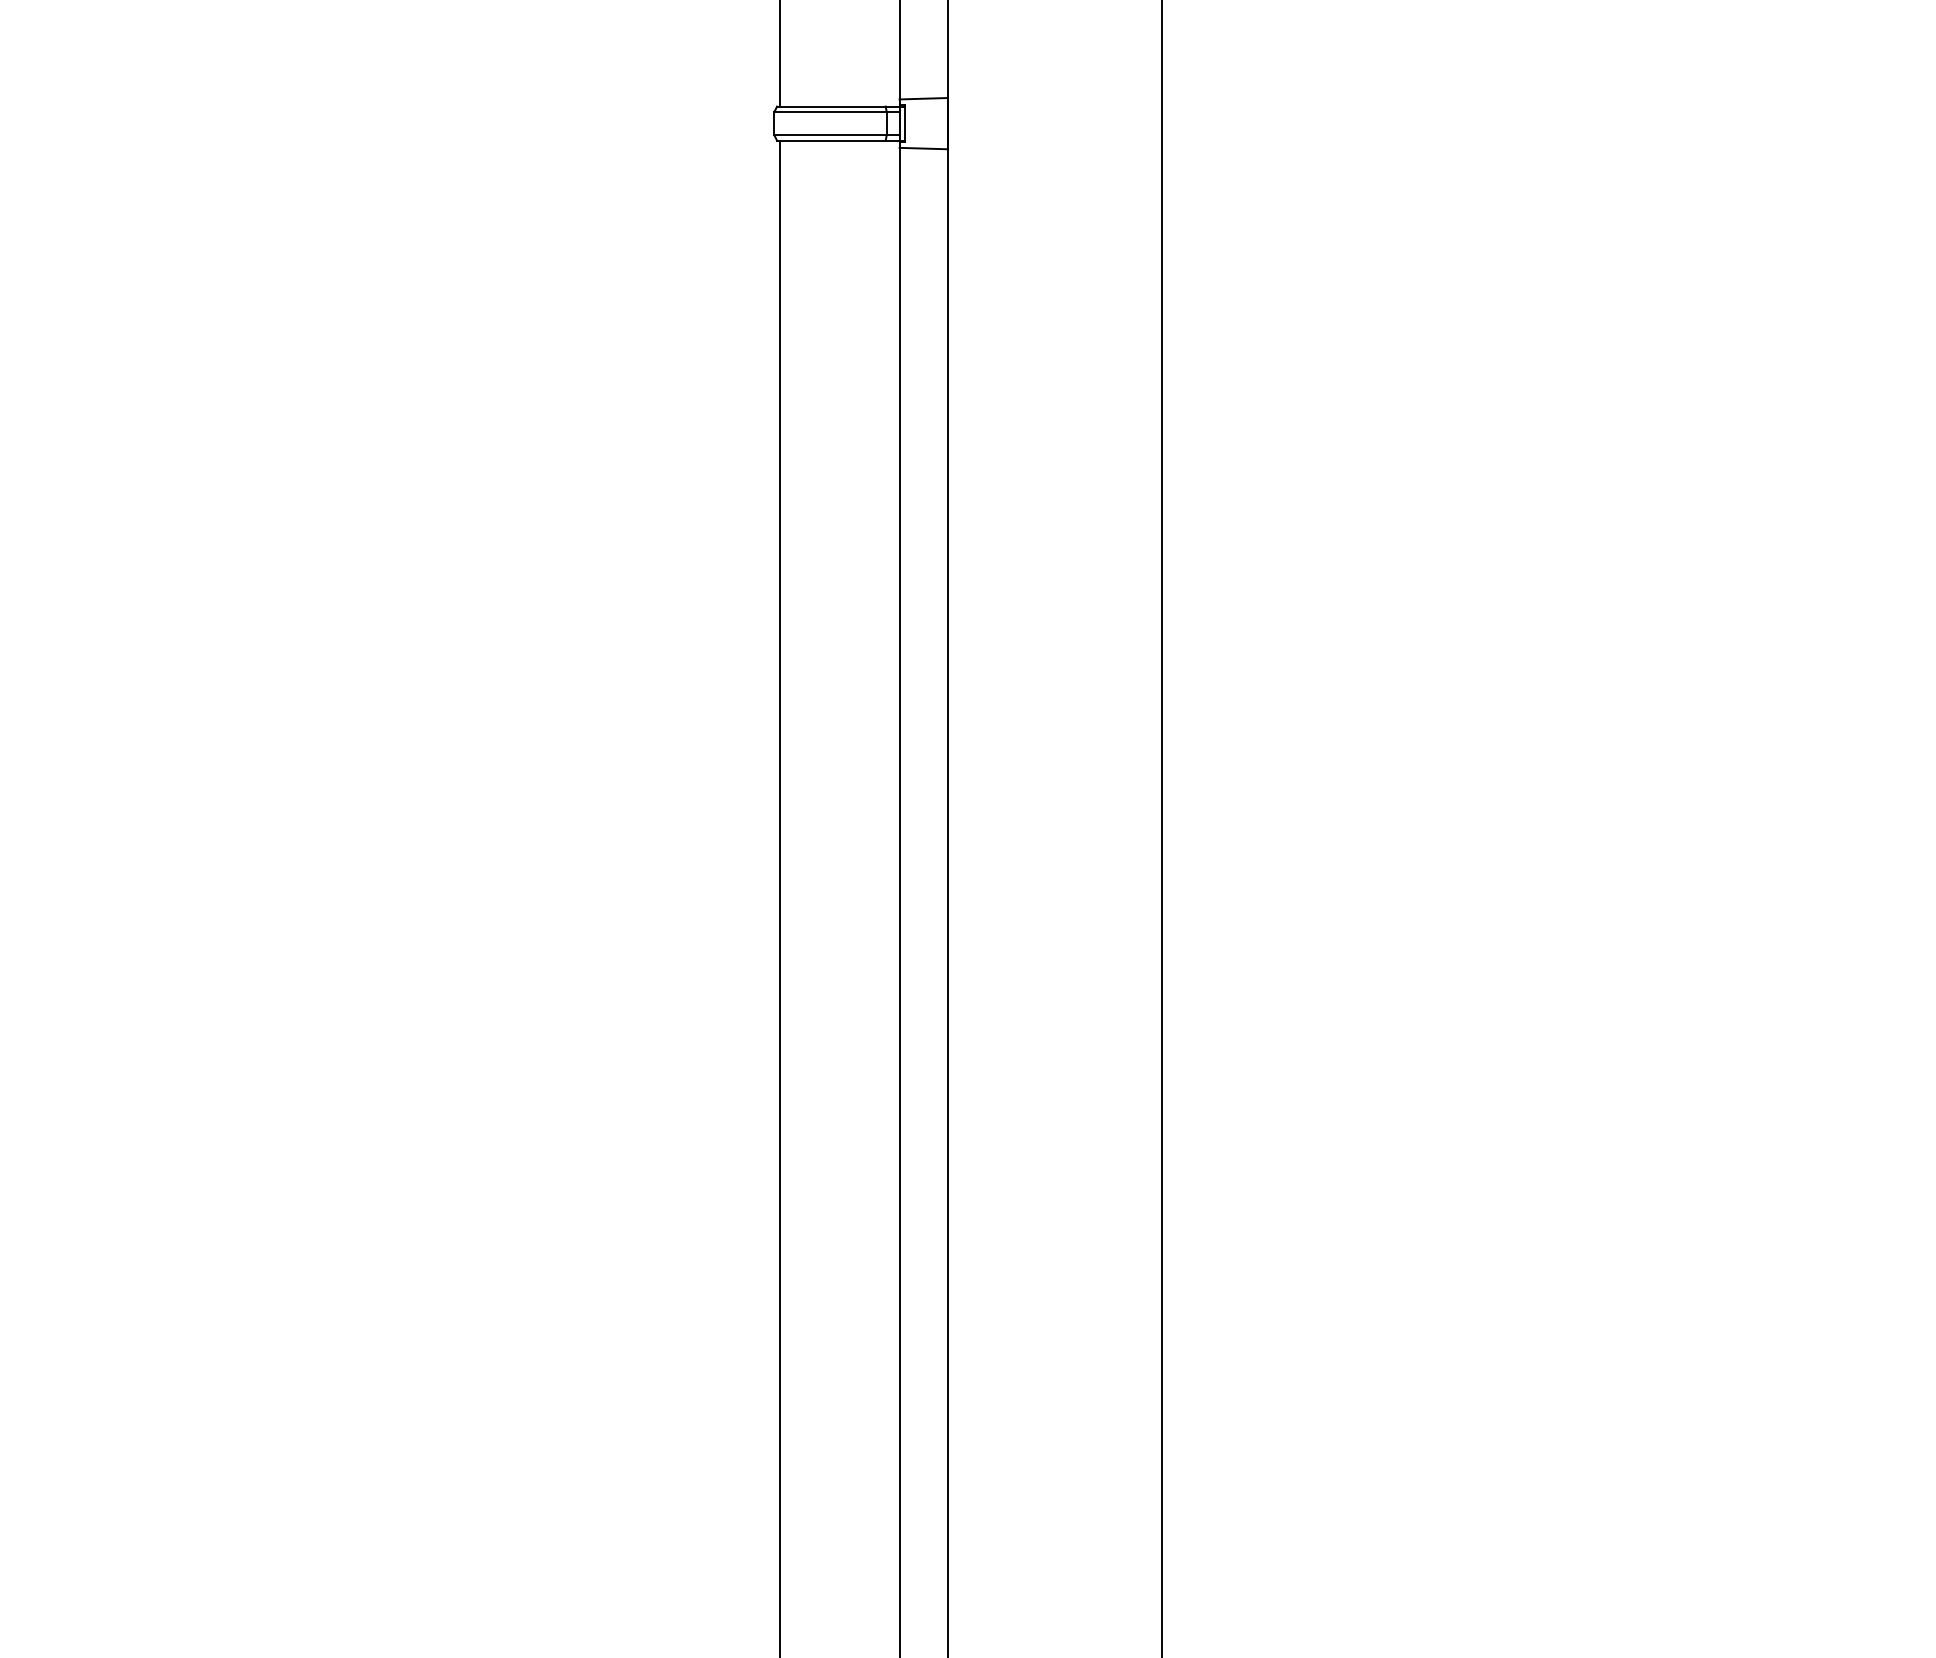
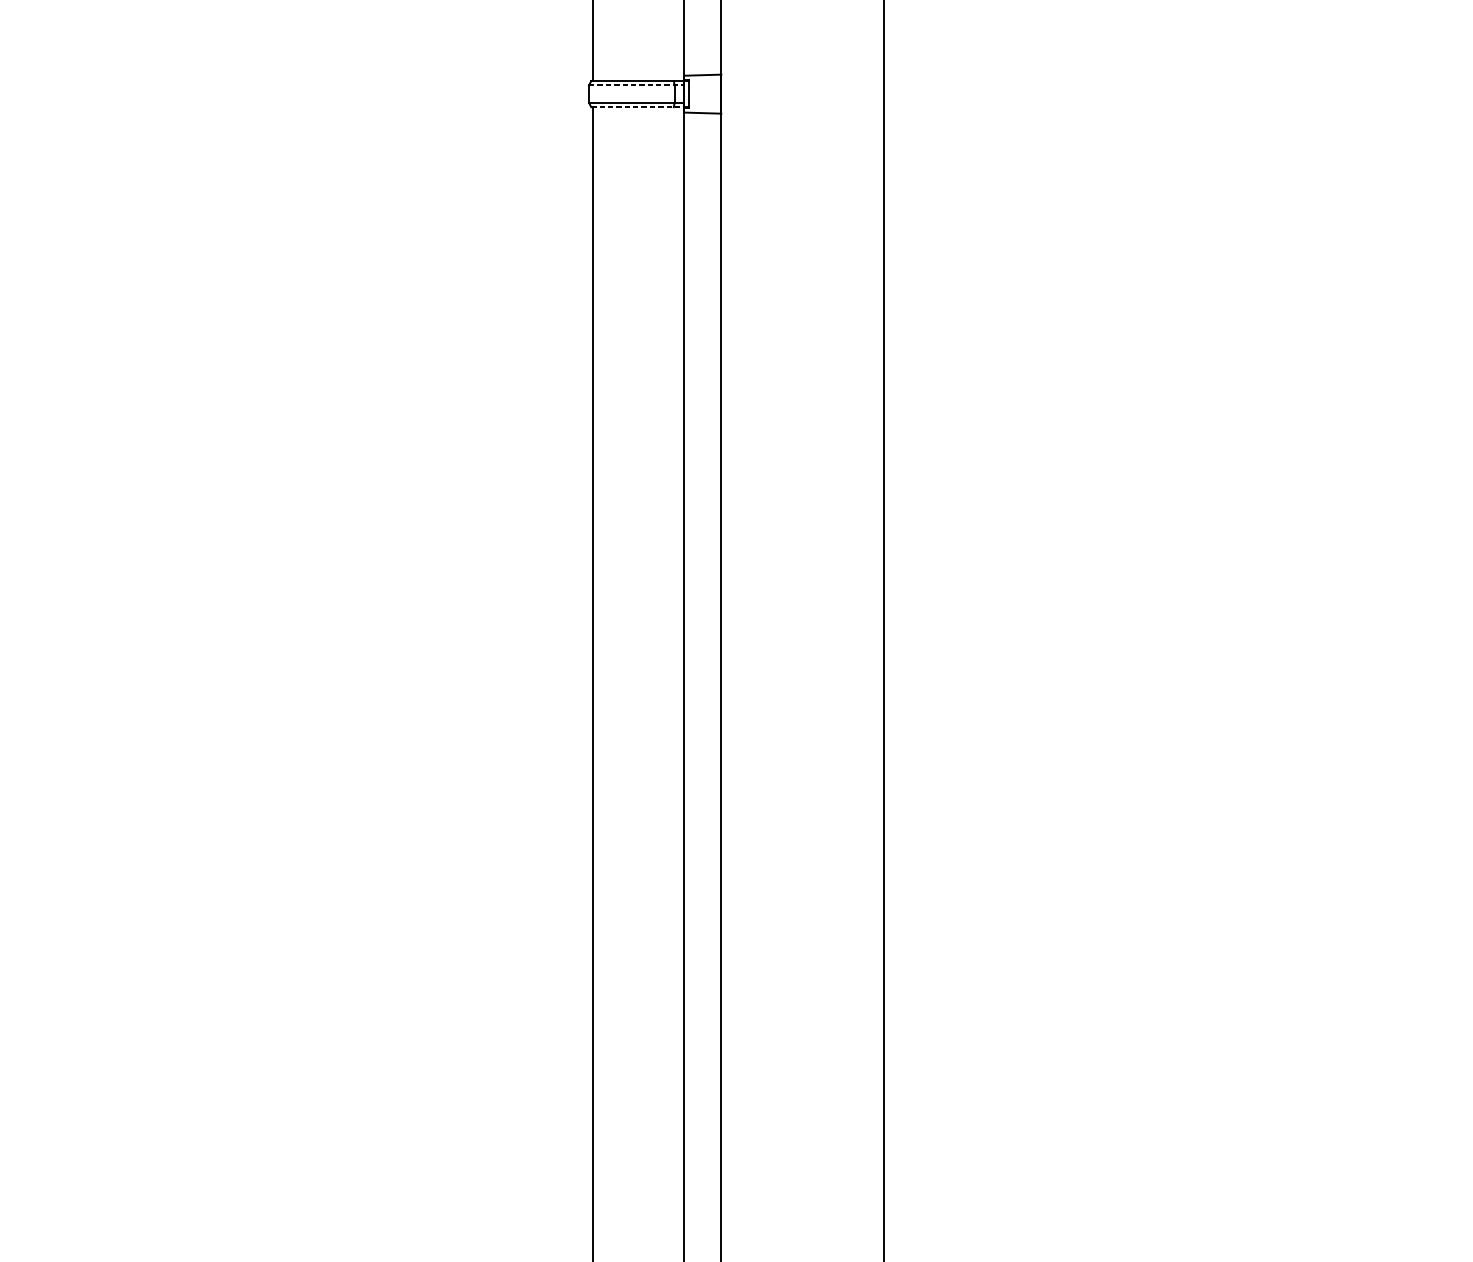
line: (836, 112) -> (636, 85), solid -> dashed
line: (841, 140) -> (640, 106), solid -> dashed

